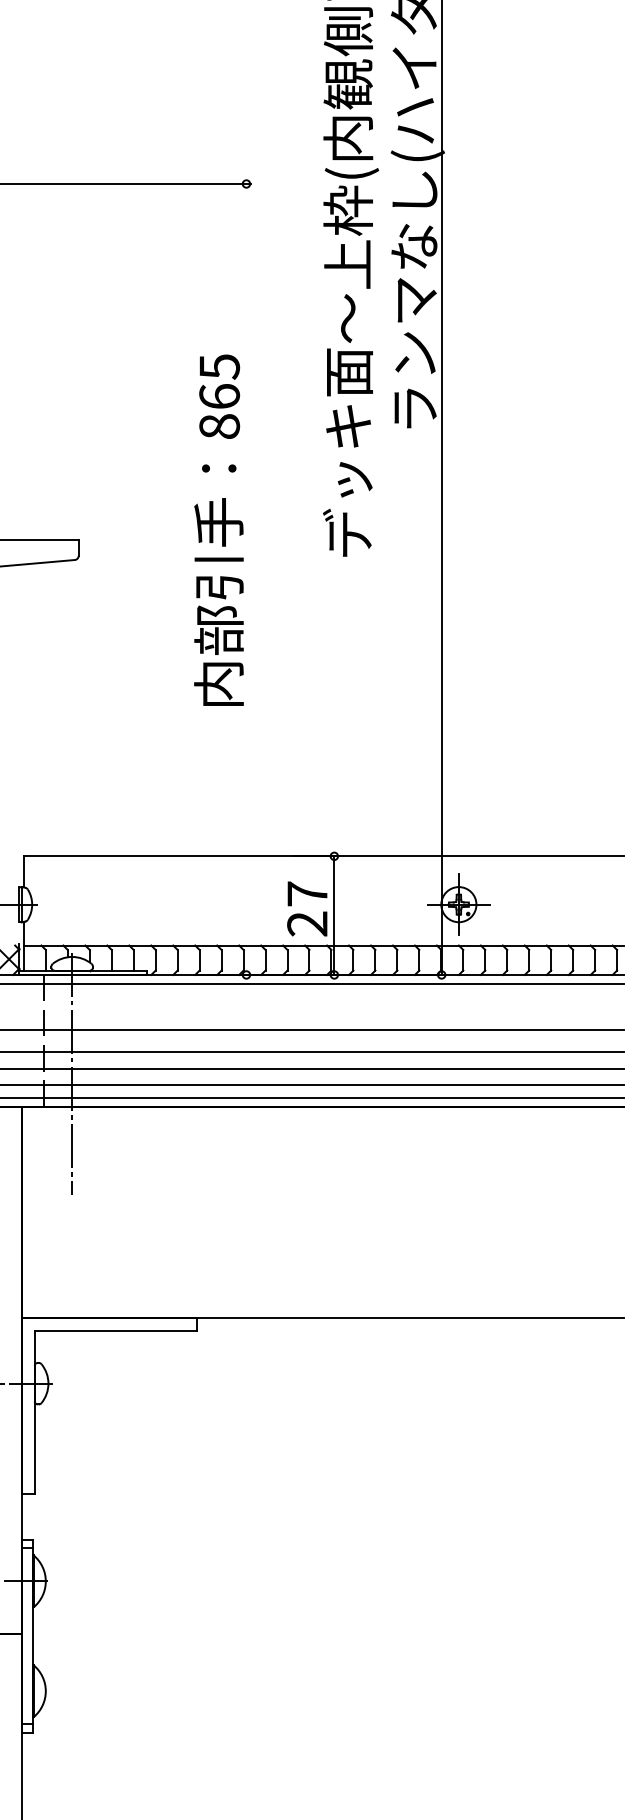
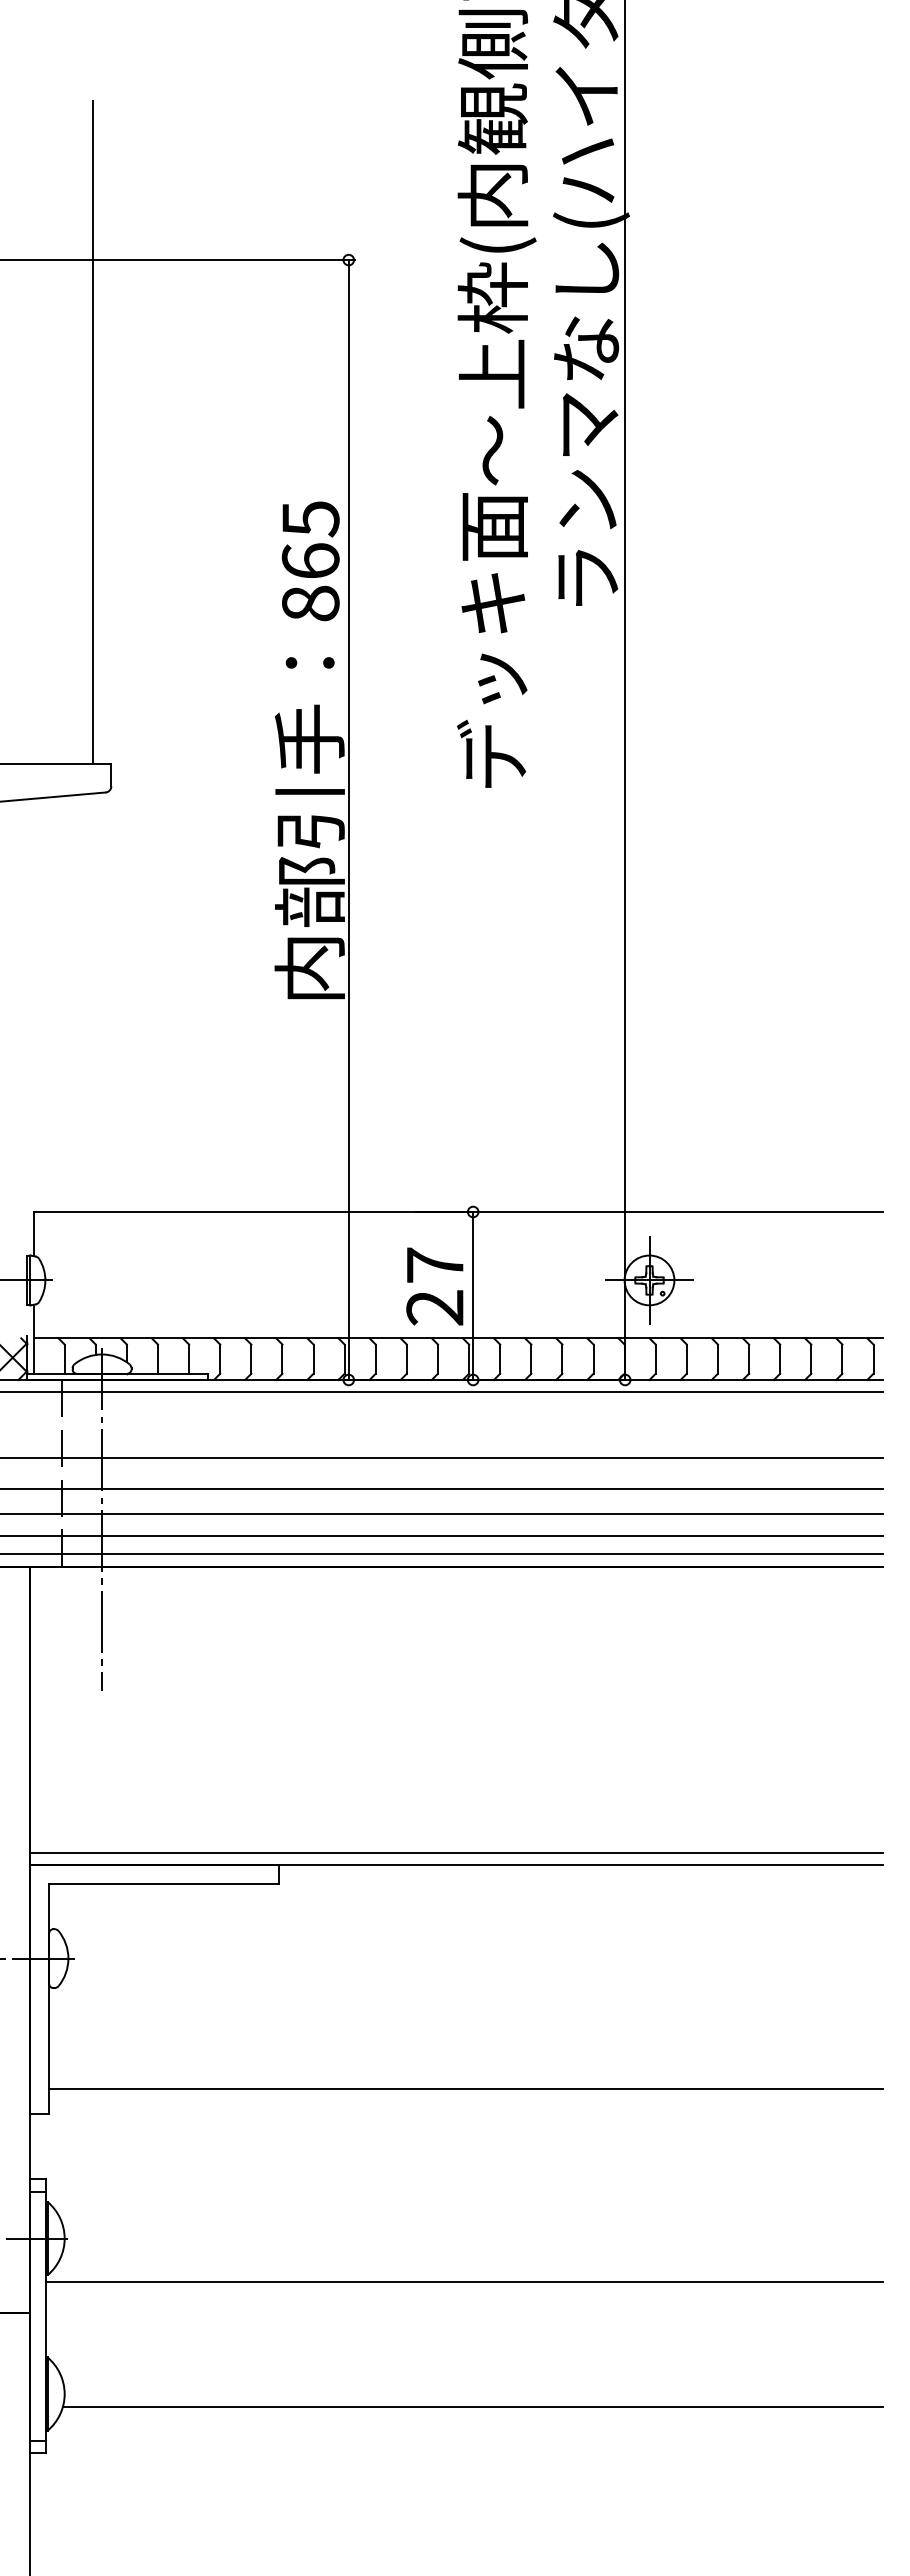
line: (65, 305) -> (92, 432), added
line: (246, 579) -> (348, 820), added
line: (322, 1308) -> (456, 1852), added
line: (328, 1476) -> (465, 2089), added
line: (328, 1612) -> (464, 2282), added
line: (333, 1699) -> (472, 2406), added

